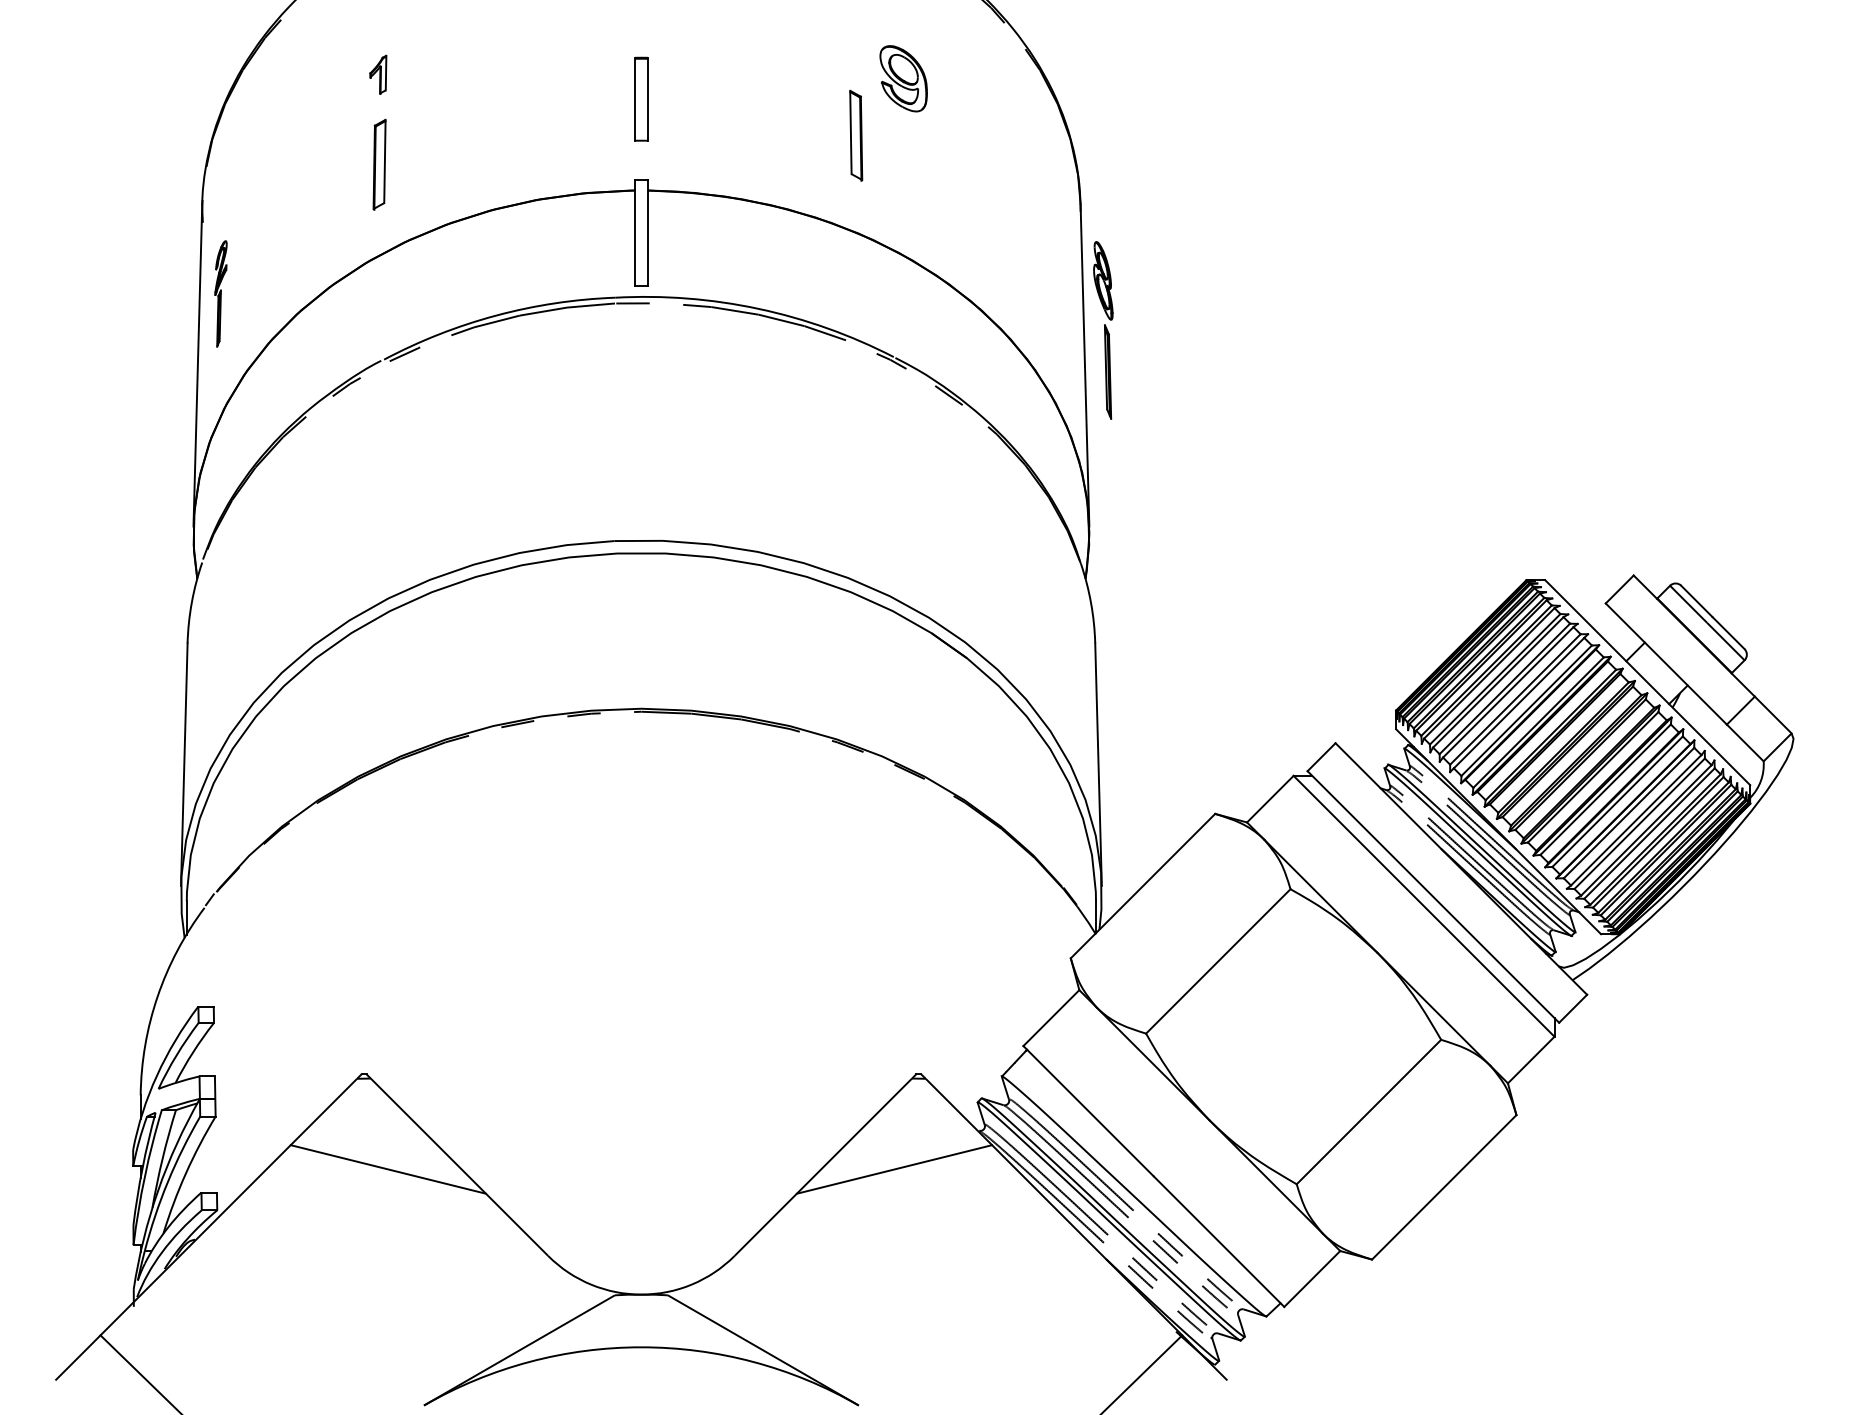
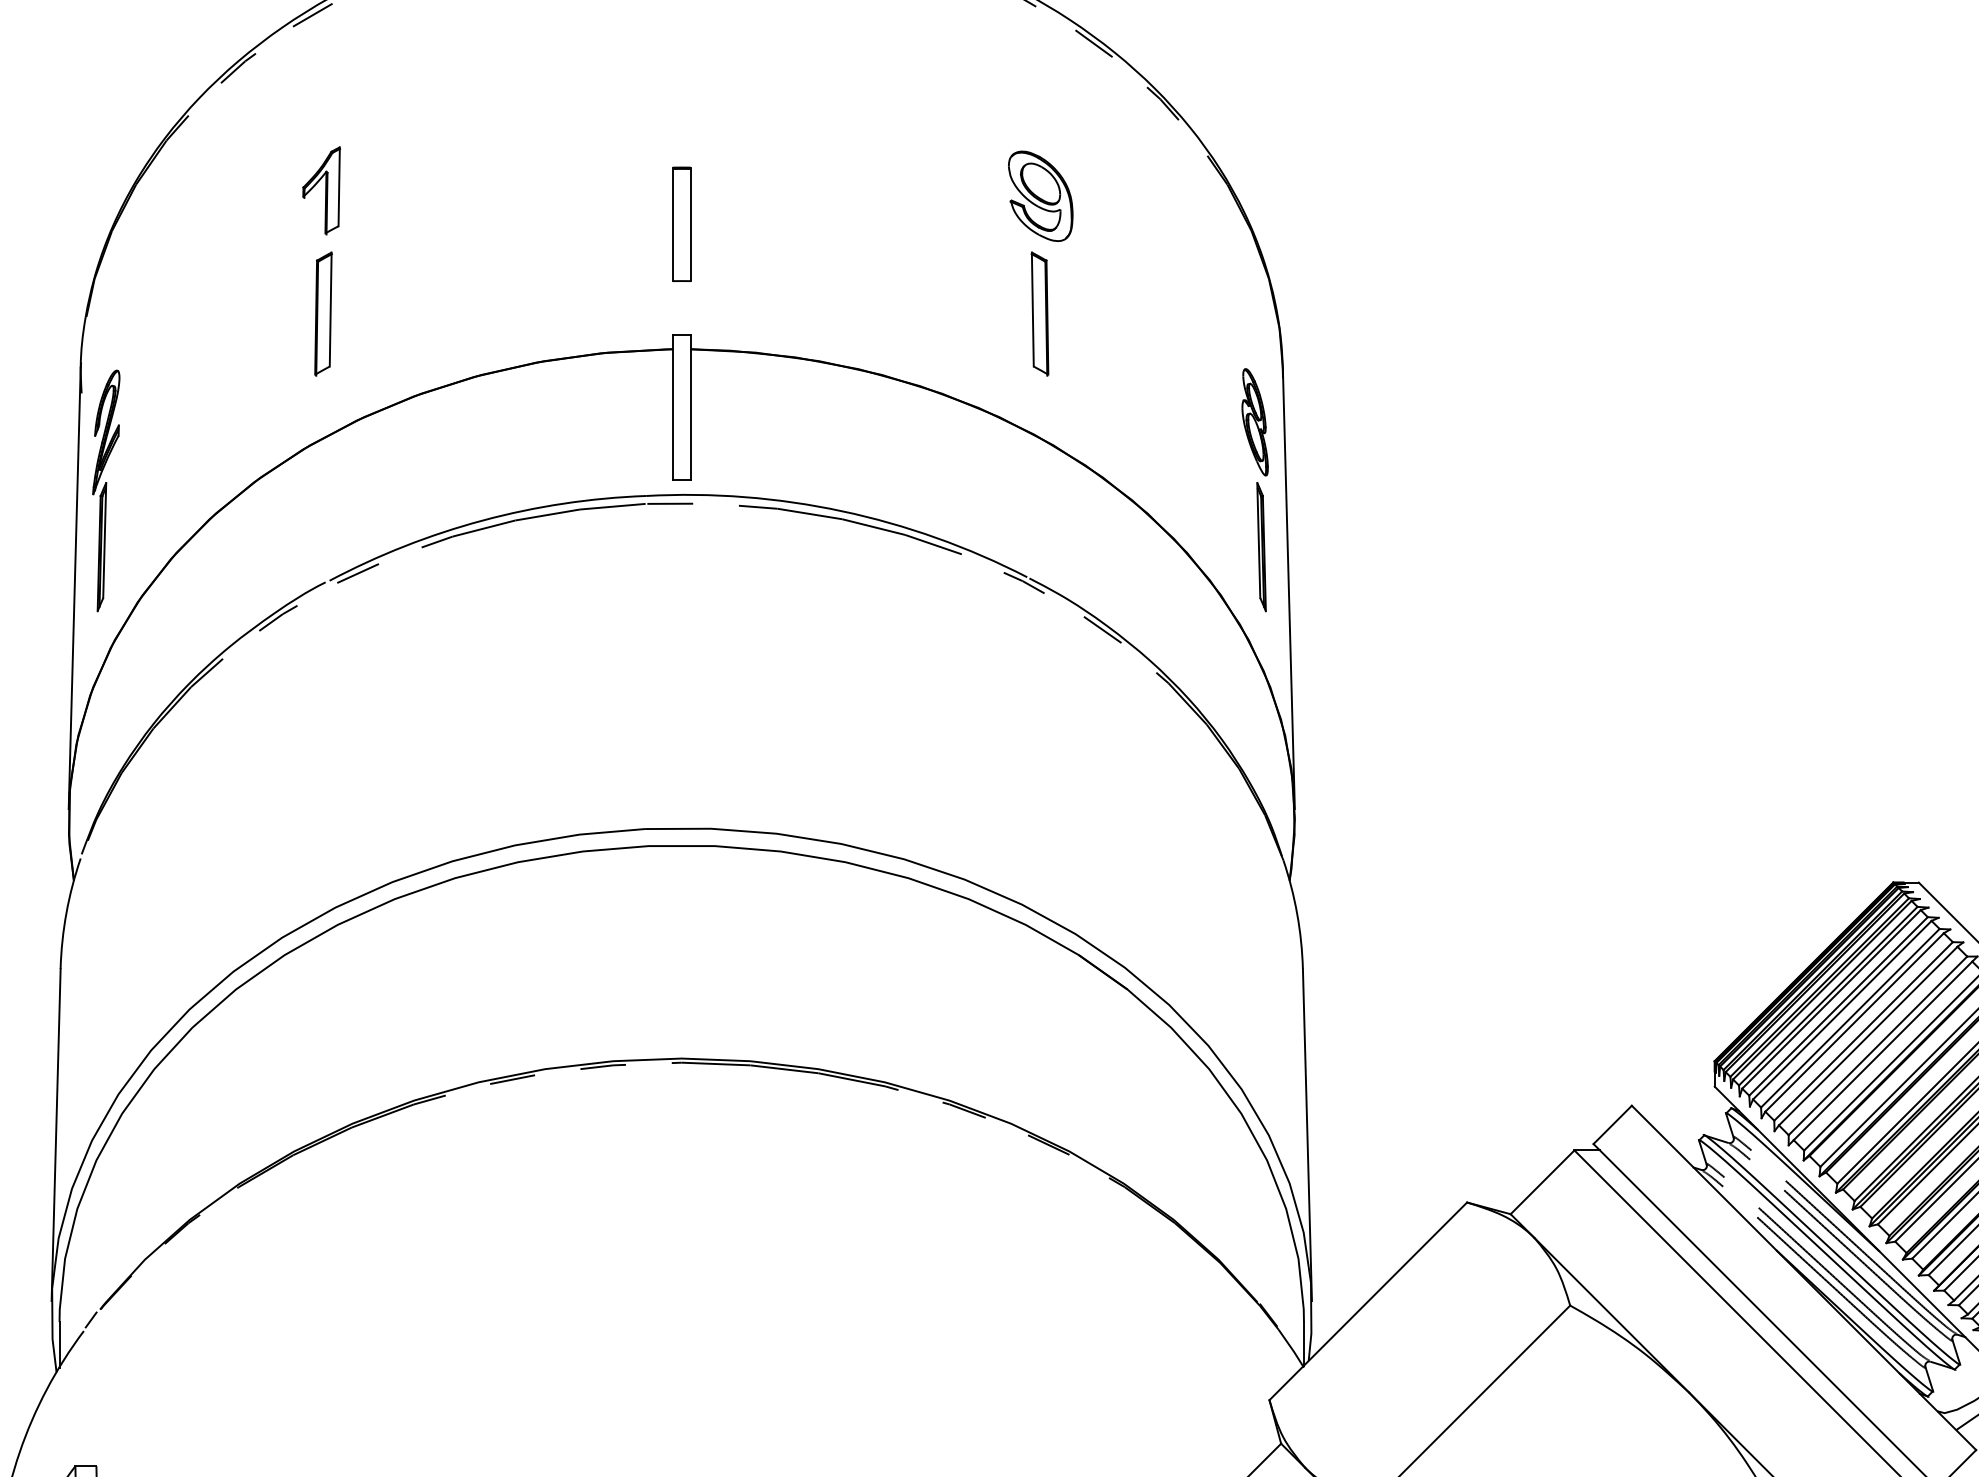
part: (378, 74) -> (321, 190), size x1.67
part: (856, 135) -> (1040, 313), moved
part: (220, 293) -> (105, 490), size x1.67
part: (1103, 330) -> (1255, 490), moved

